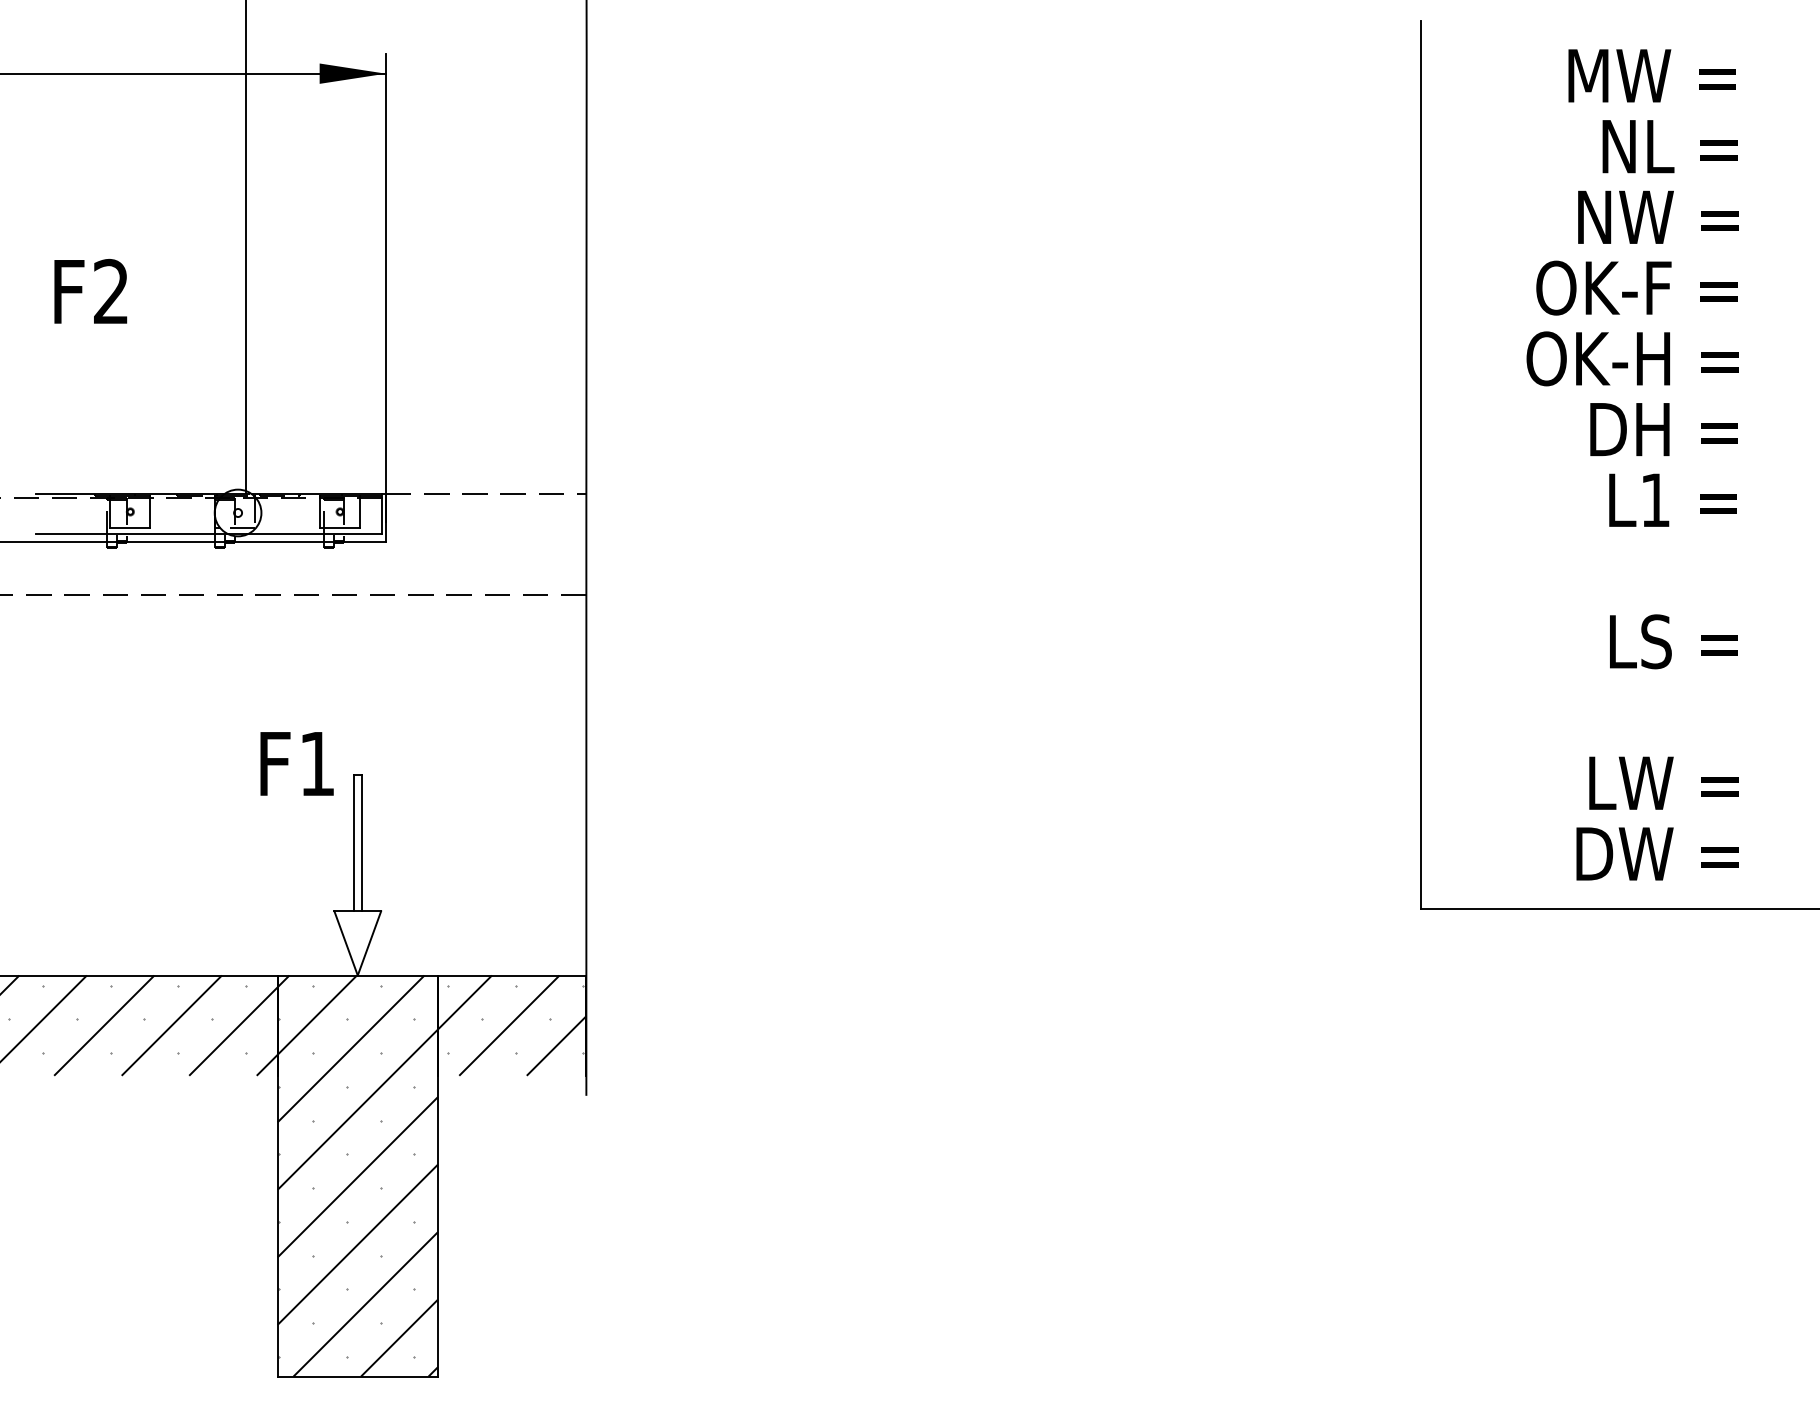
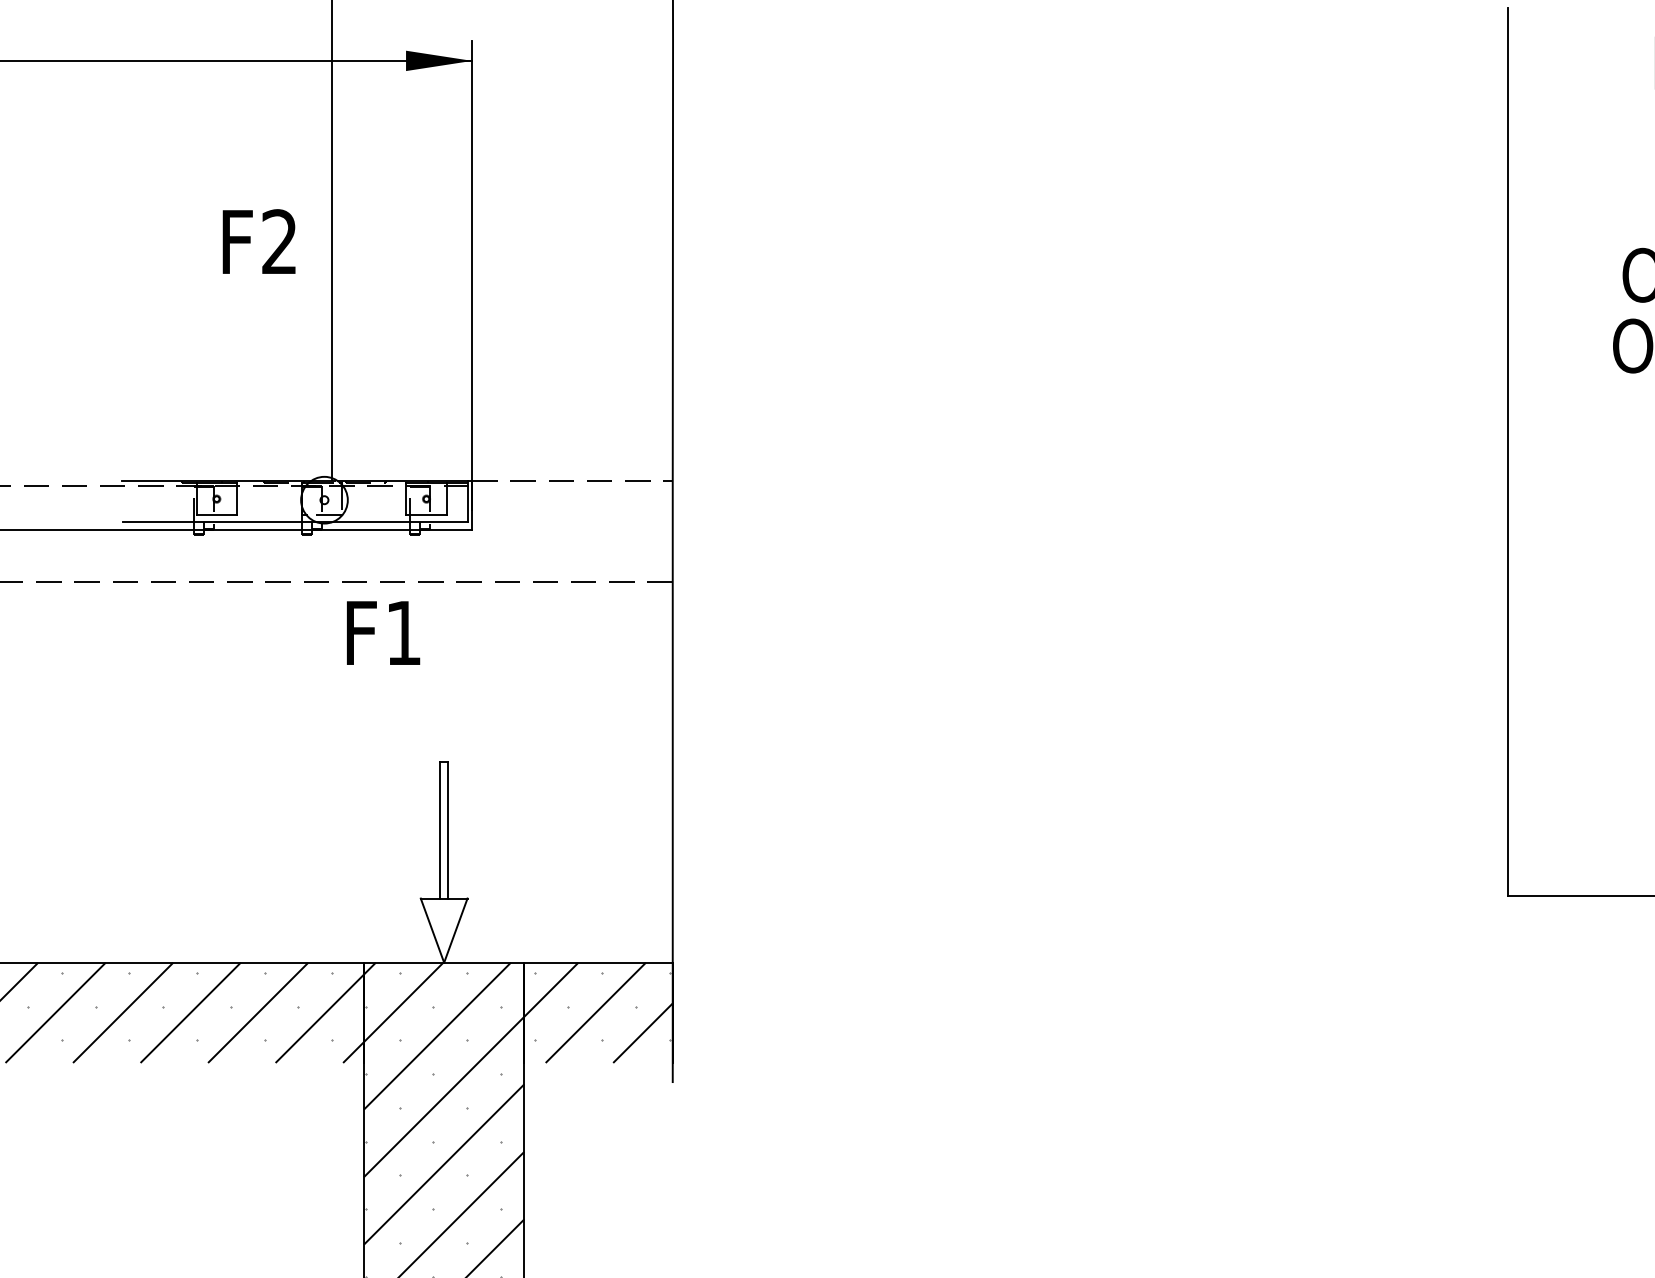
text: (90, 291) -> (258, 241), moved
text: (296, 763) -> (382, 632), moved

